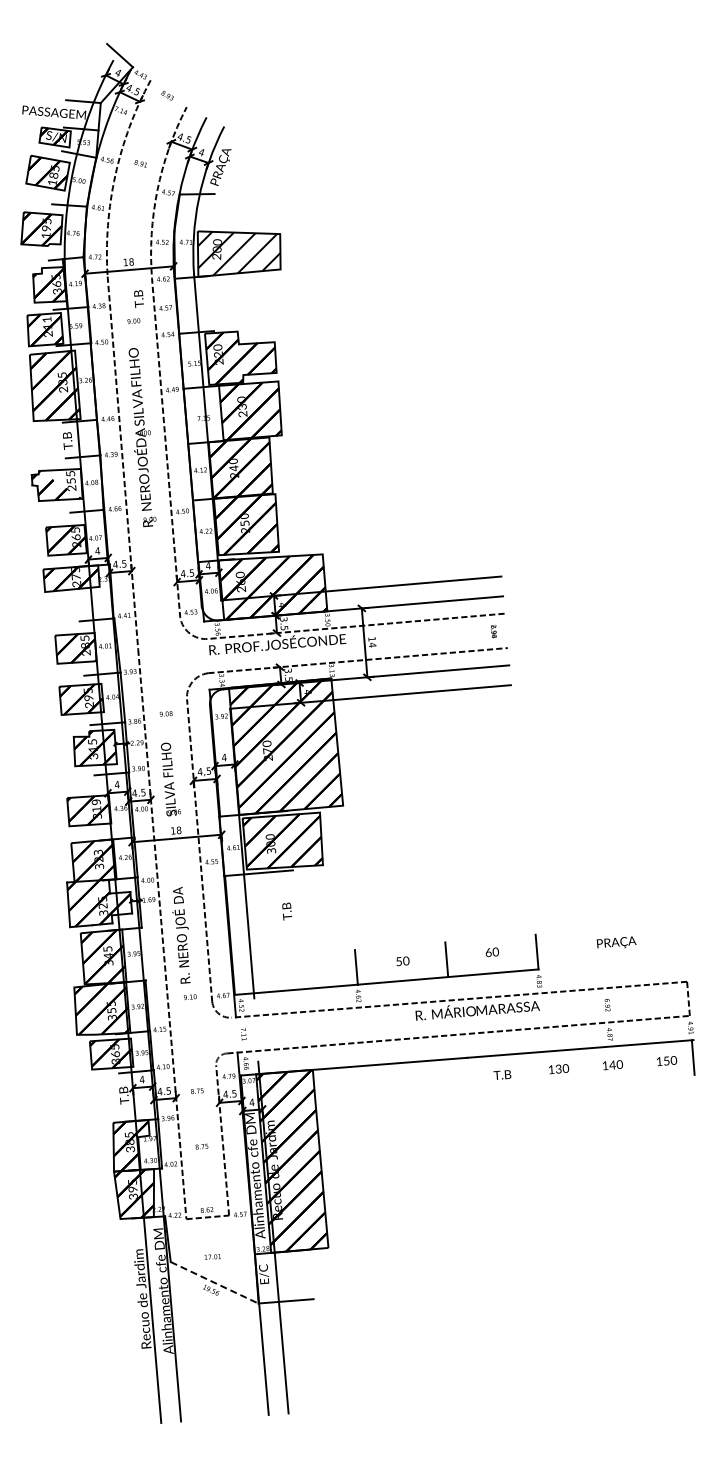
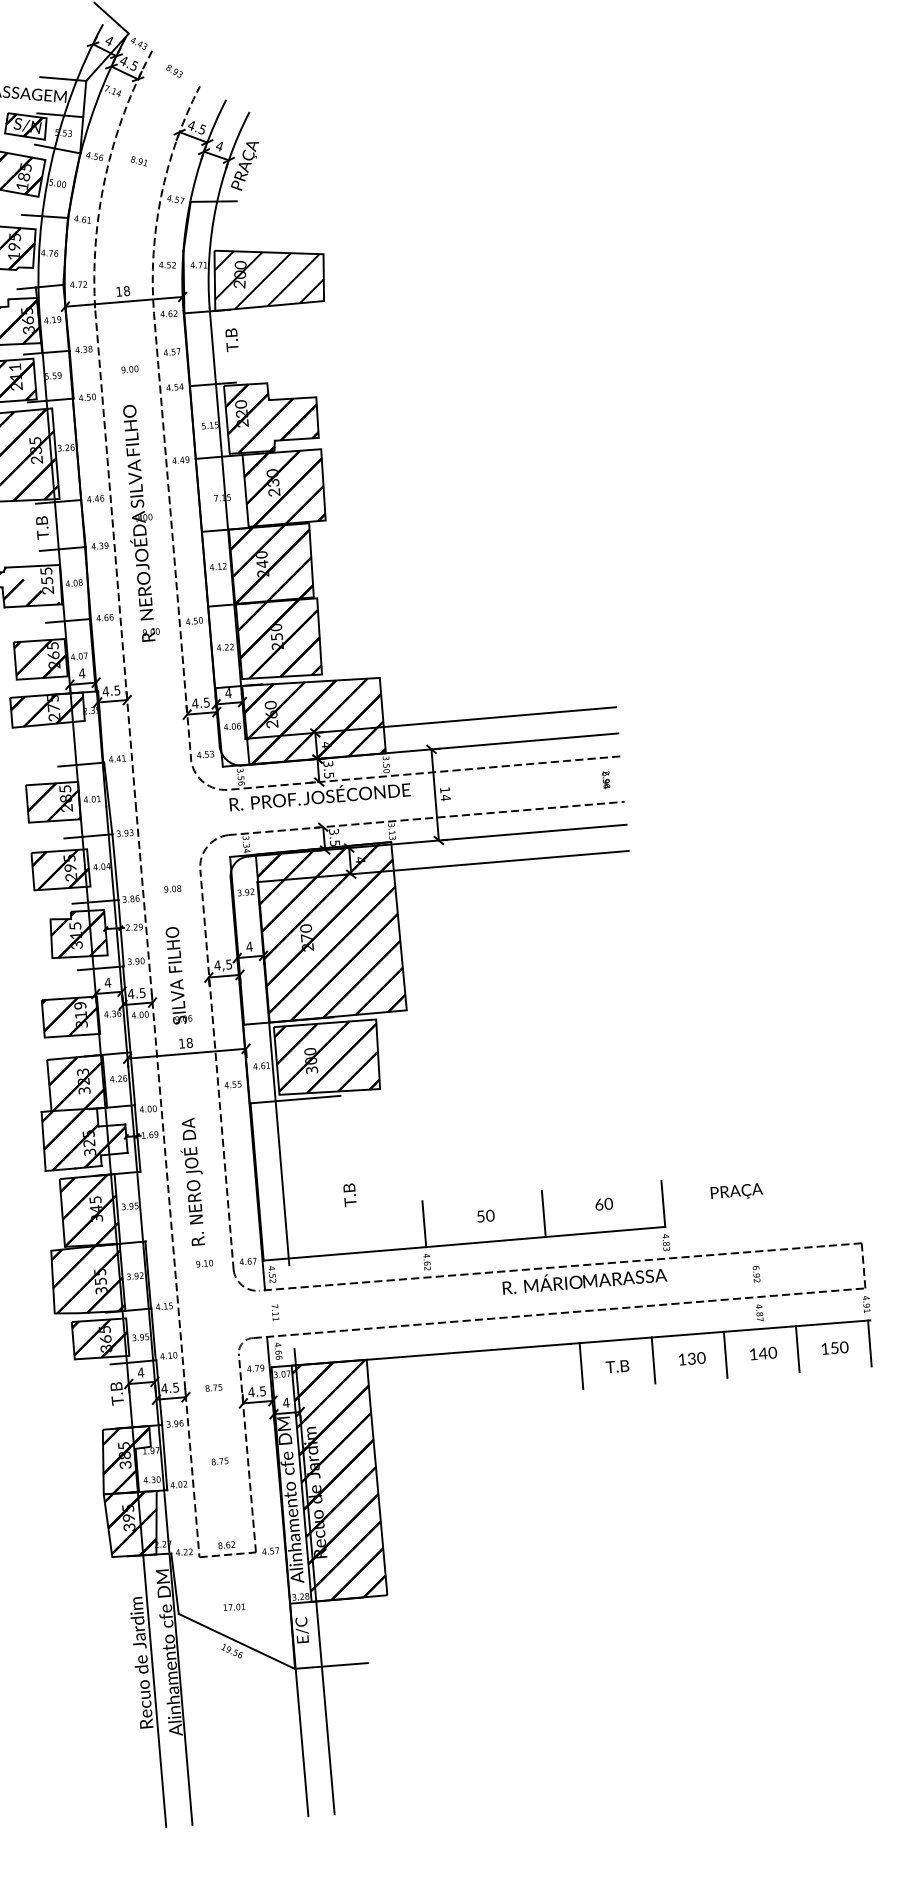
text: (138, 298) -> (231, 339), moved
text: (286, 911) -> (349, 1195), moved
text: (616, 942) -> (736, 1191), moved
line: (638, 1061) -> (797, 1348), added
line: (583, 1065) -> (724, 1353), added
line: (529, 1069) -> (653, 1359), added
line: (474, 1074) -> (580, 1365), added
line: (214, 1282) -> (236, 1641), dashed -> solid

